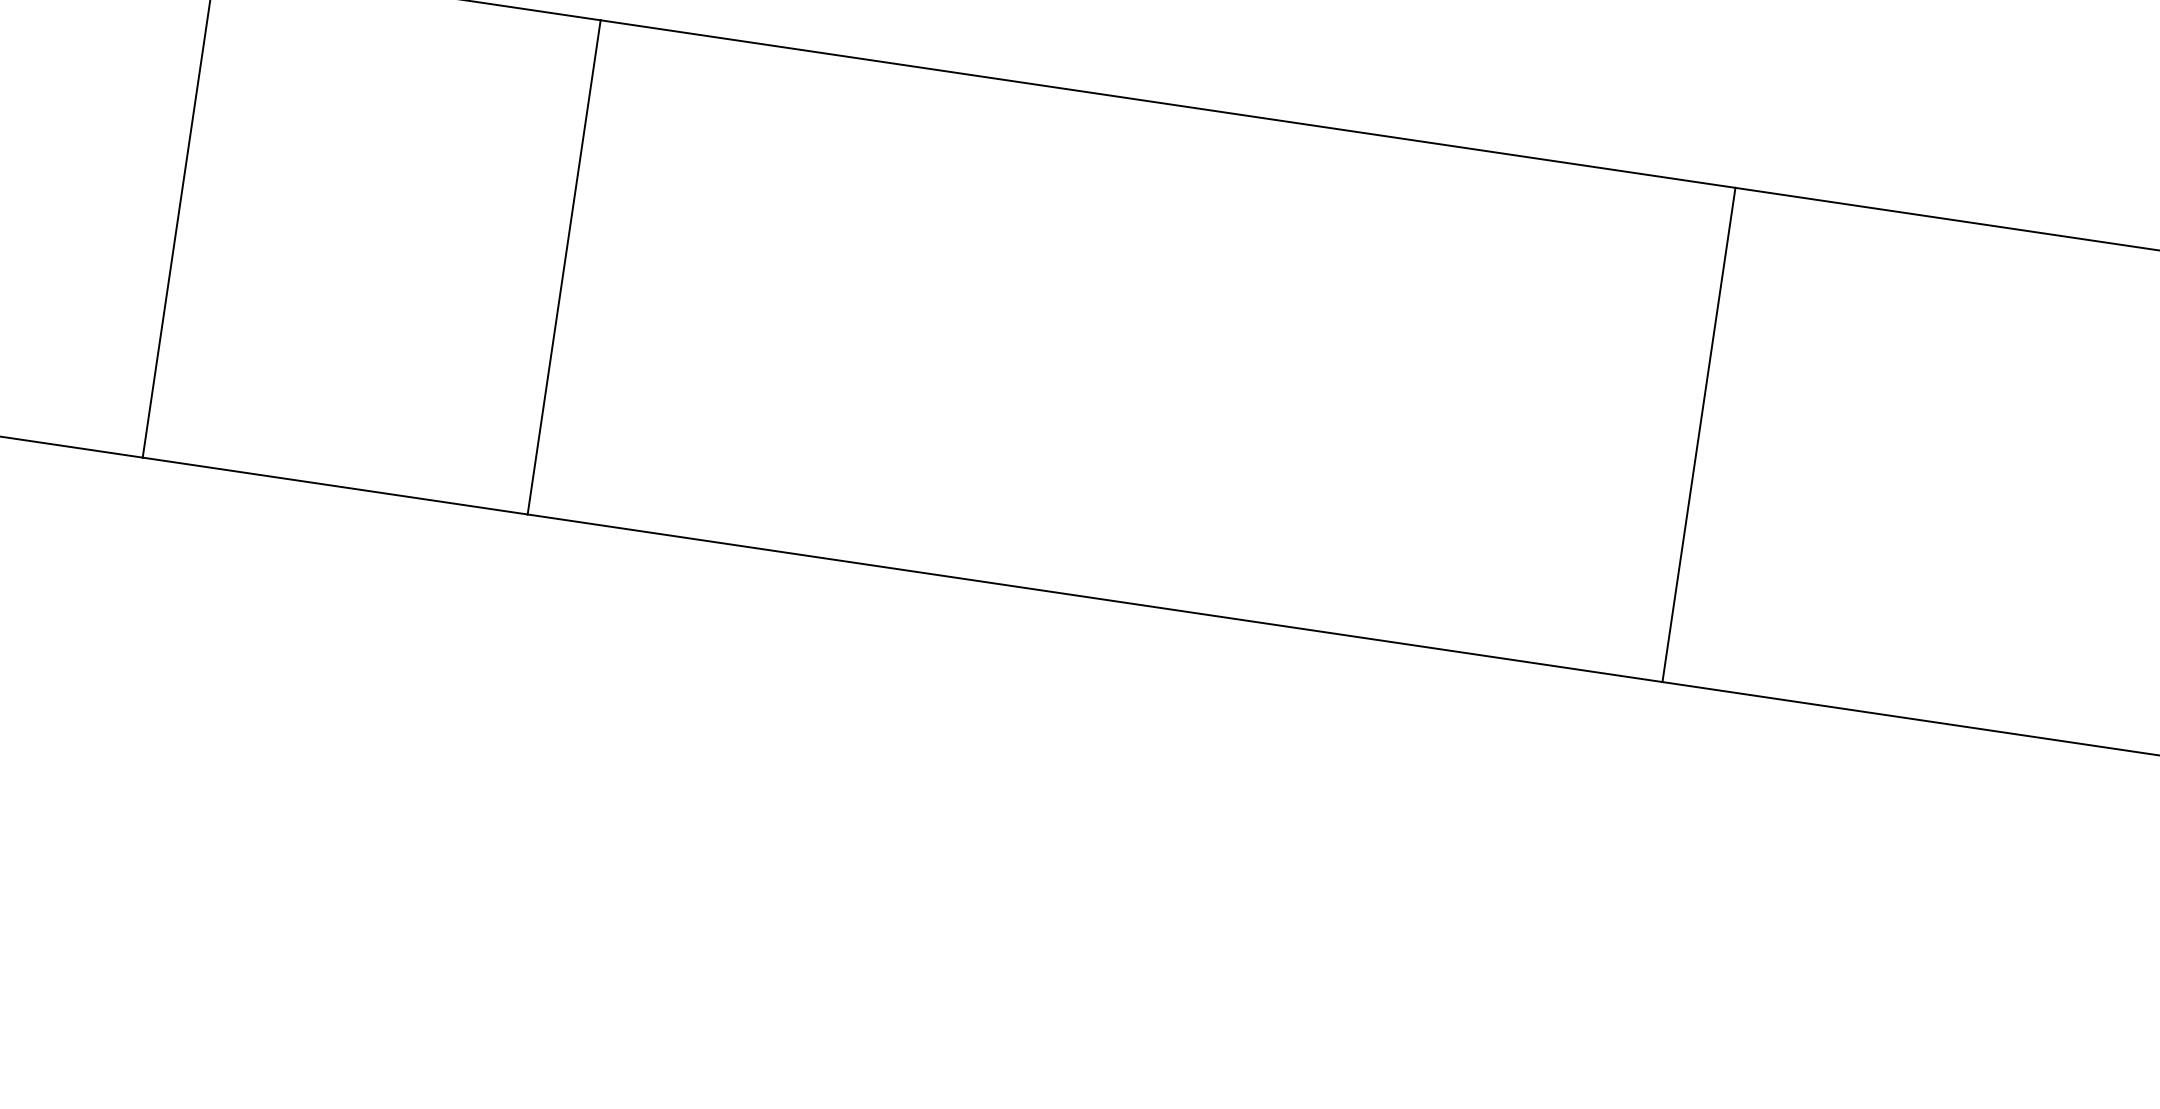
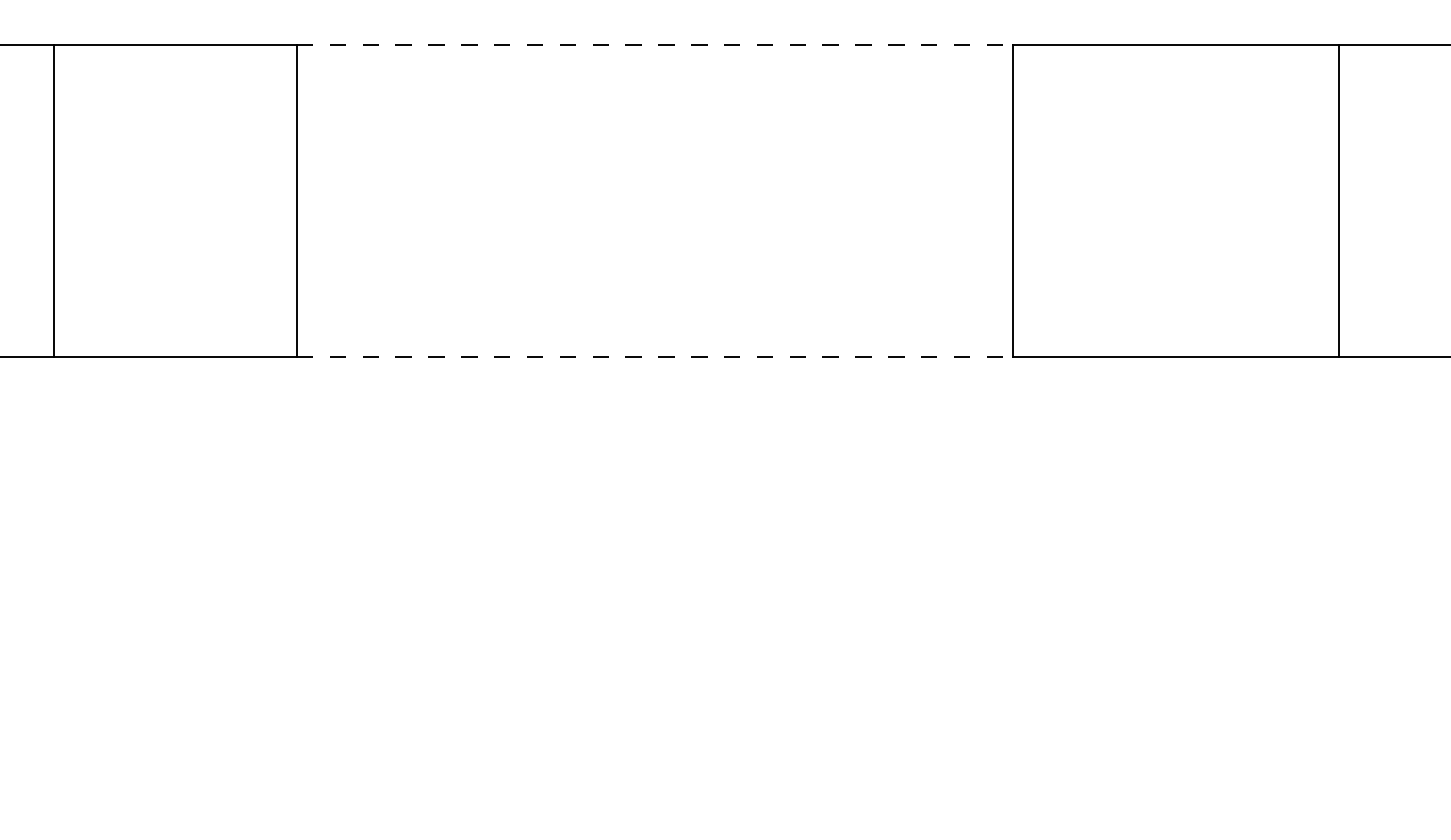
line: (1168, 104) -> (655, 45), solid -> dashed
line: (1095, 598) -> (655, 357), solid -> dashed

